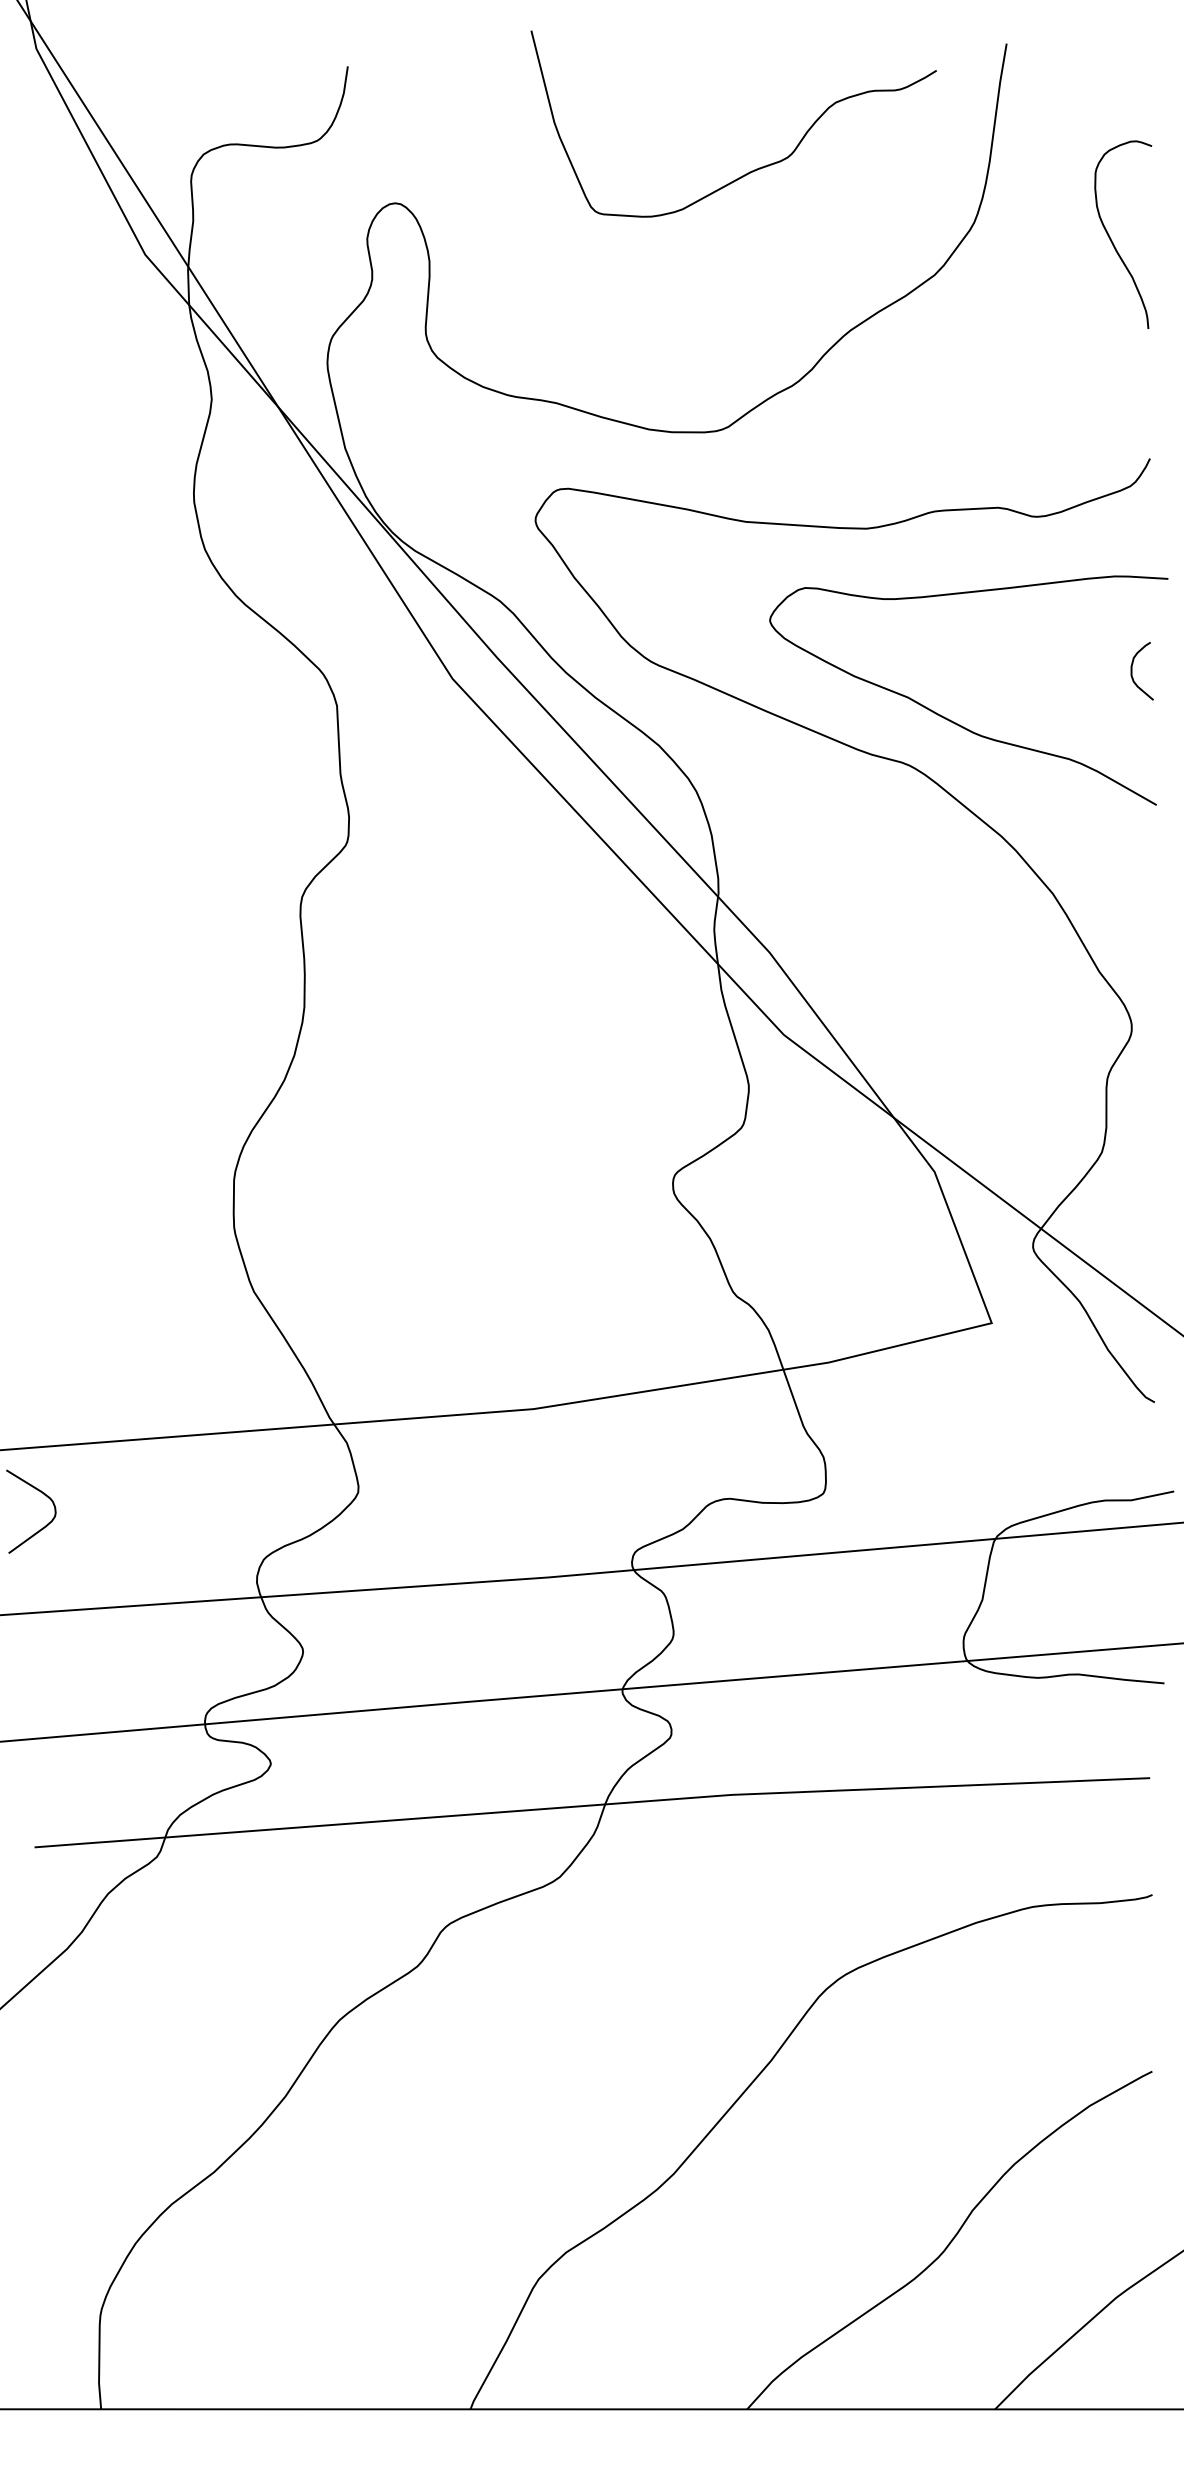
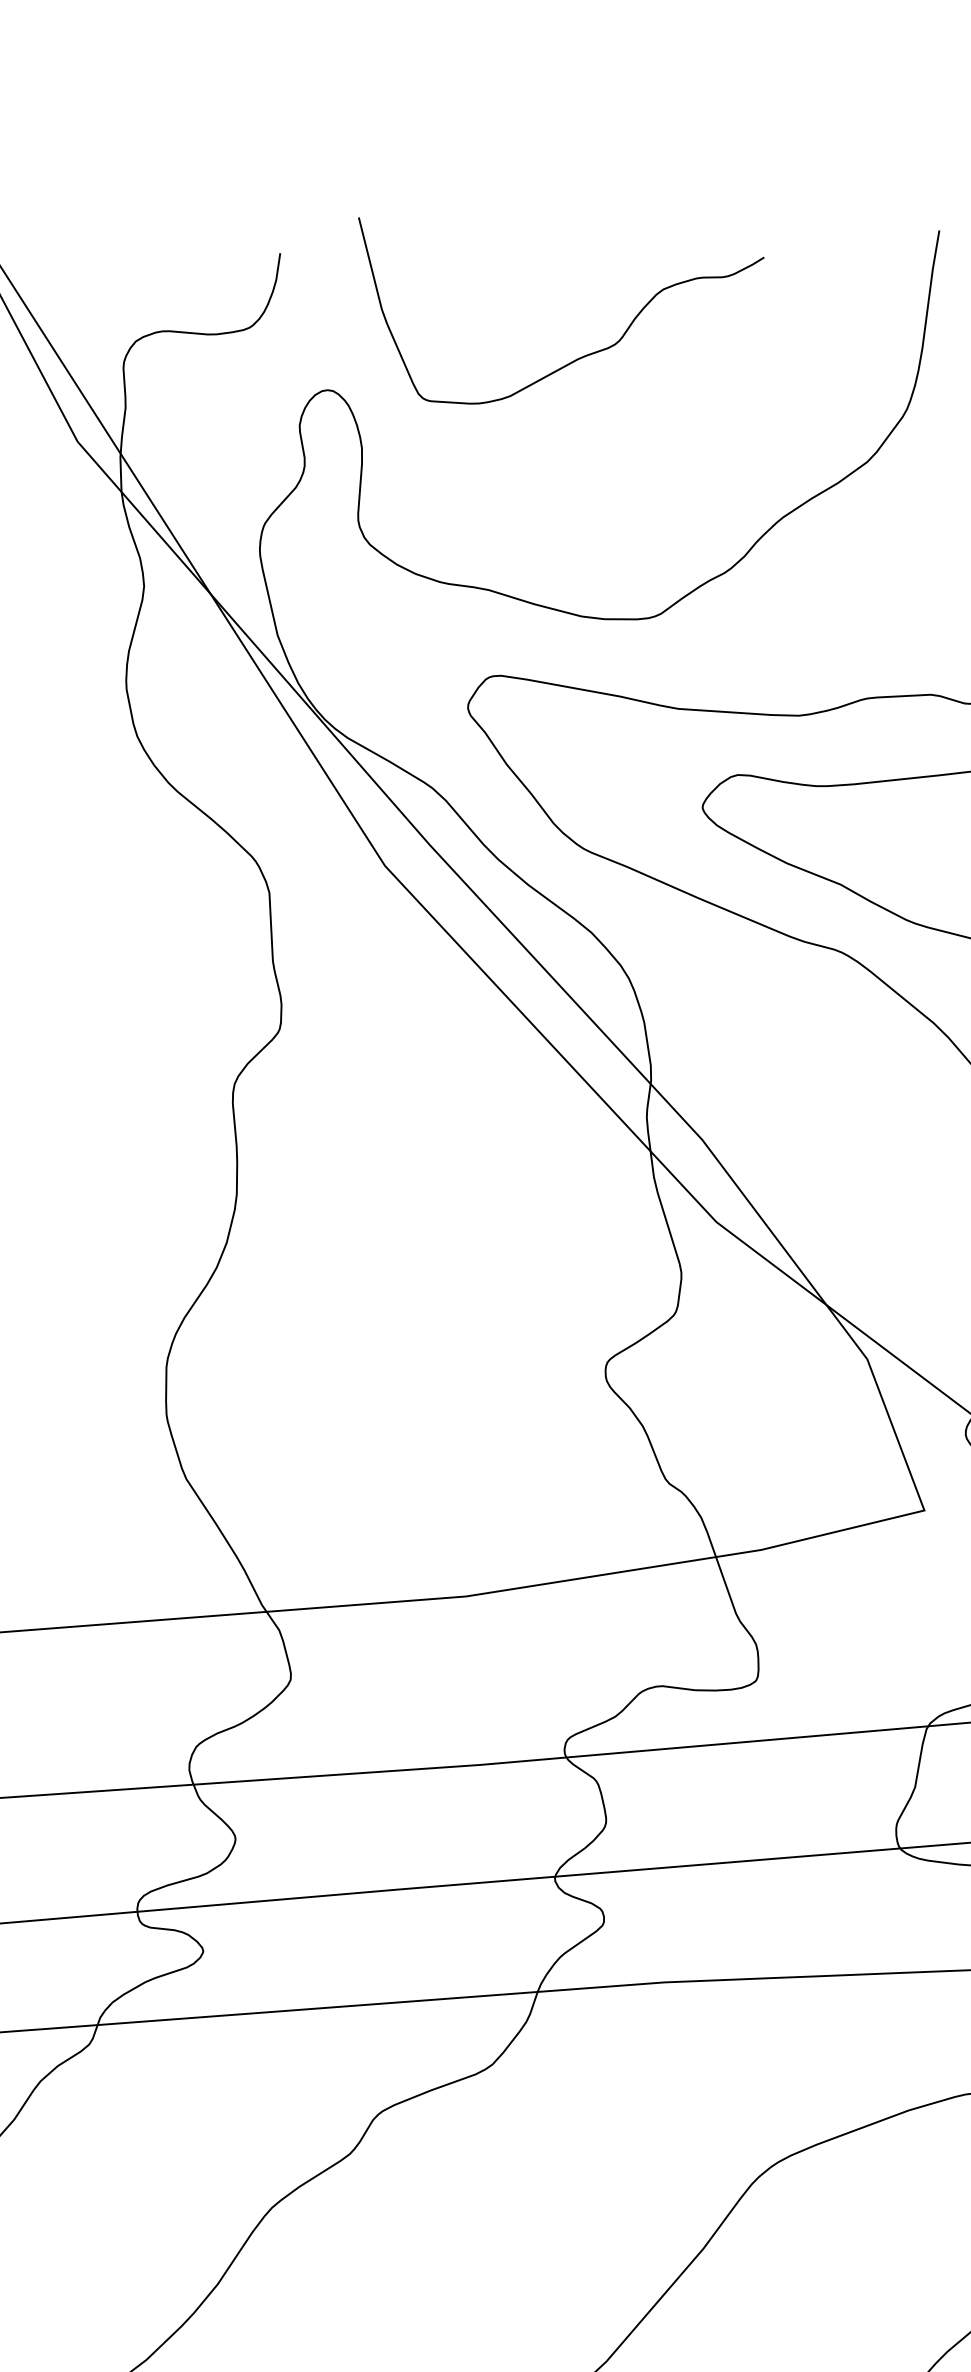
curve: (756, 168) -> (584, 355), moved

